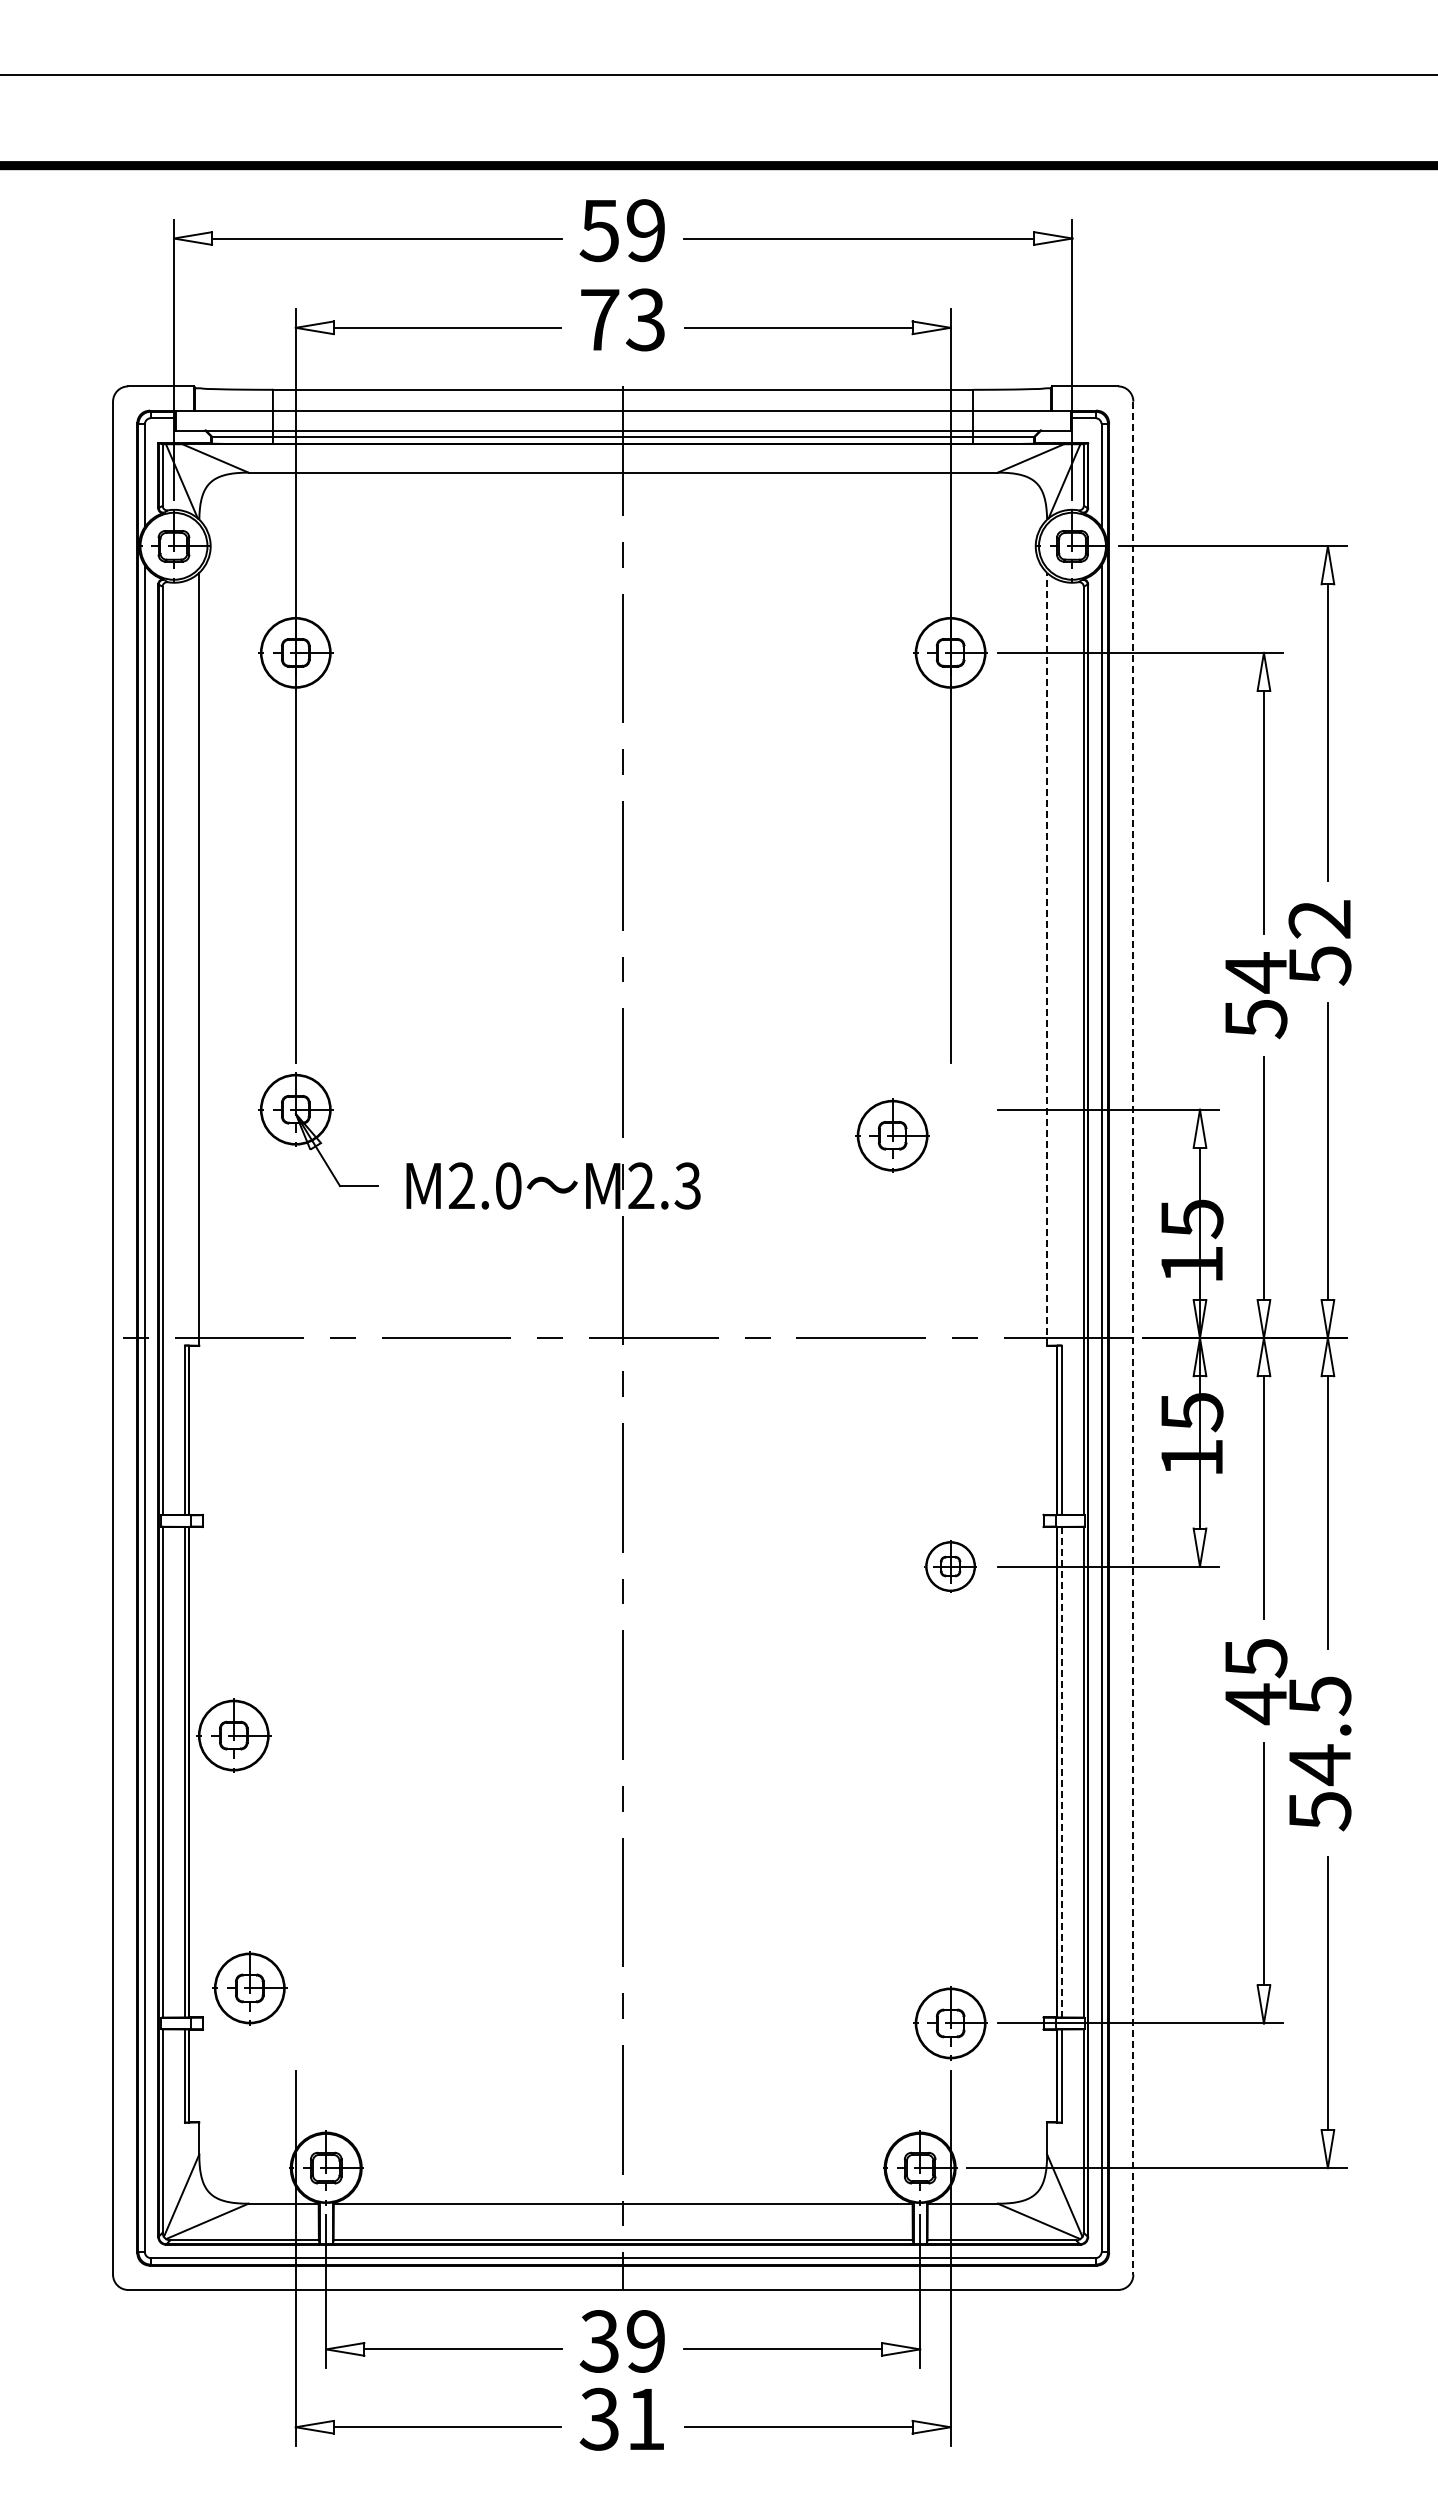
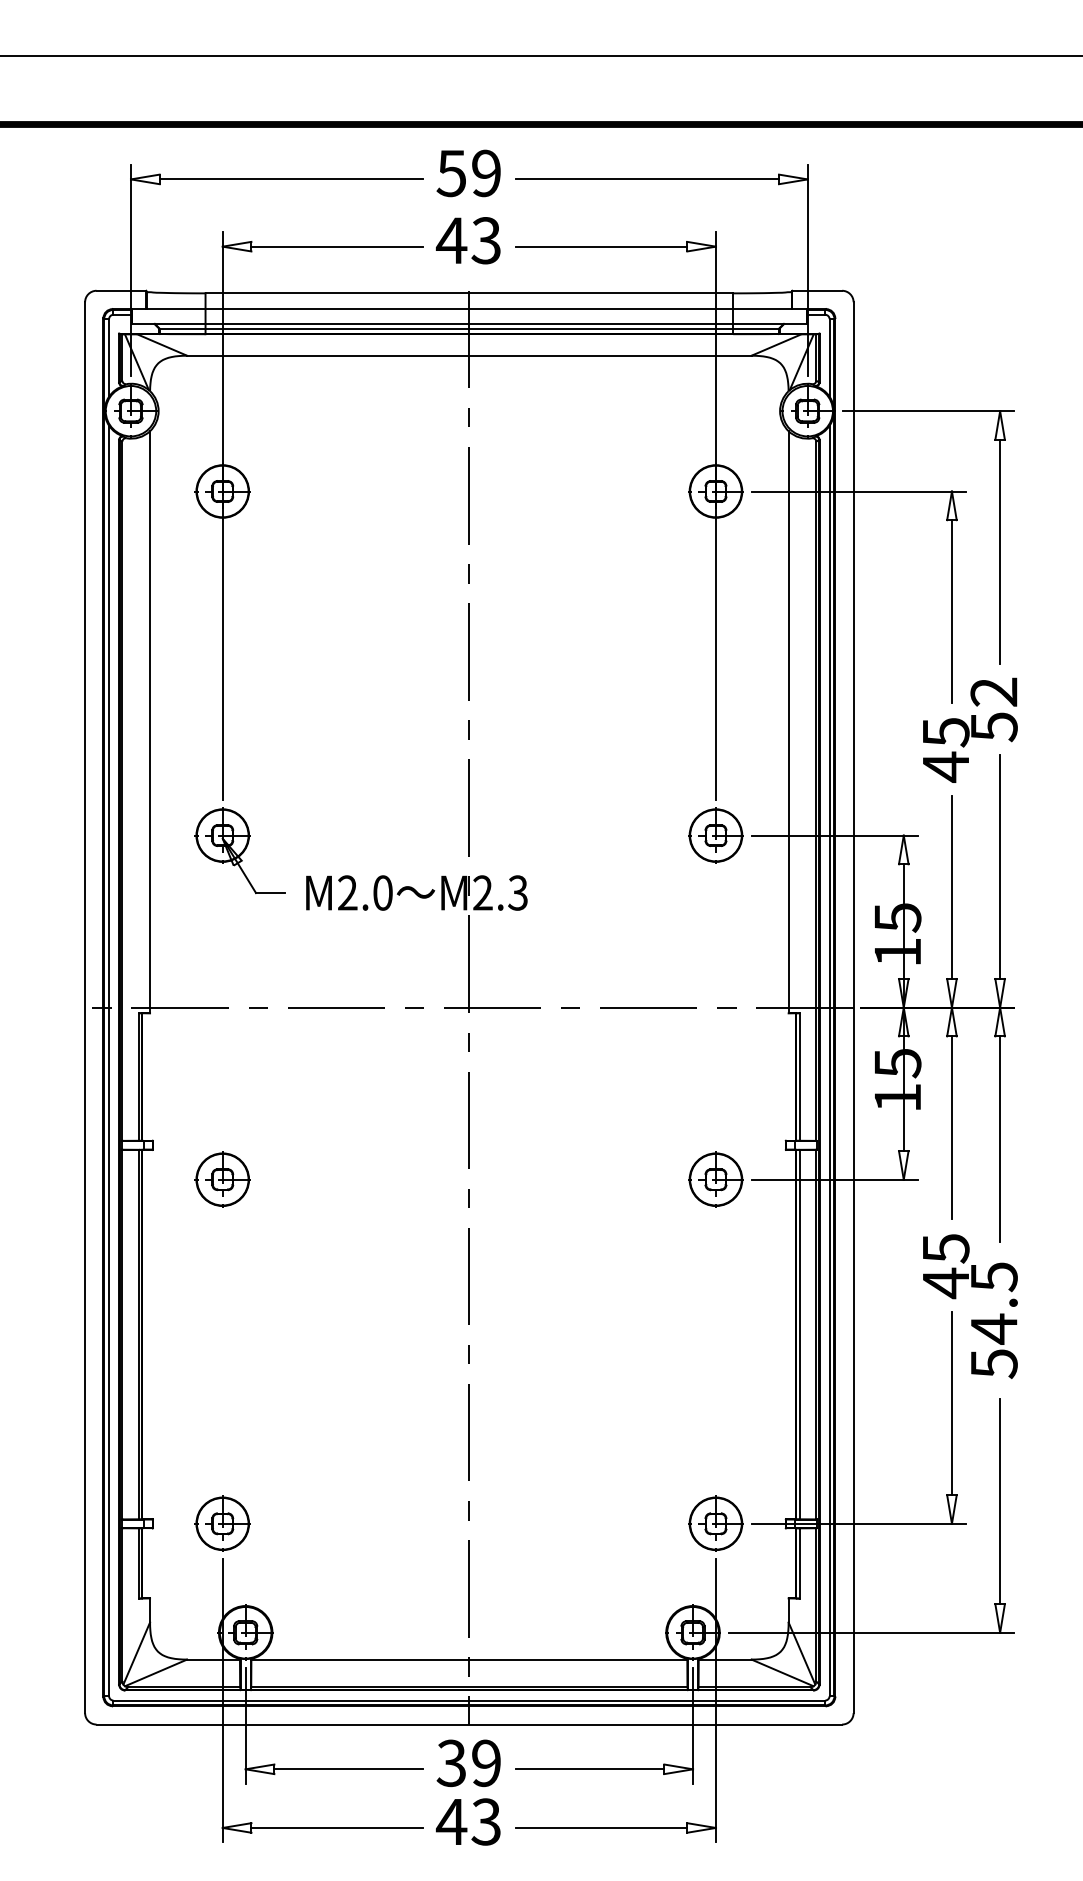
text: (599, 319) -> (451, 240), 73 -> 43
line: (1047, 958) -> (788, 721), dashed -> solid
text: (1256, 995) -> (946, 749), 54 -> 45
part: (892, 1135) -> (715, 835), moved
line: (1133, 1338) -> (853, 1007), dashed -> solid
part: (950, 1566) -> (715, 1179), size x1.43
part: (233, 1735) -> (222, 1179), moved
line: (1061, 1772) -> (799, 1334), dashed -> solid
part: (249, 1988) -> (222, 1523), moved
text: (621, 2418) -> (468, 1821), 31 -> 43

